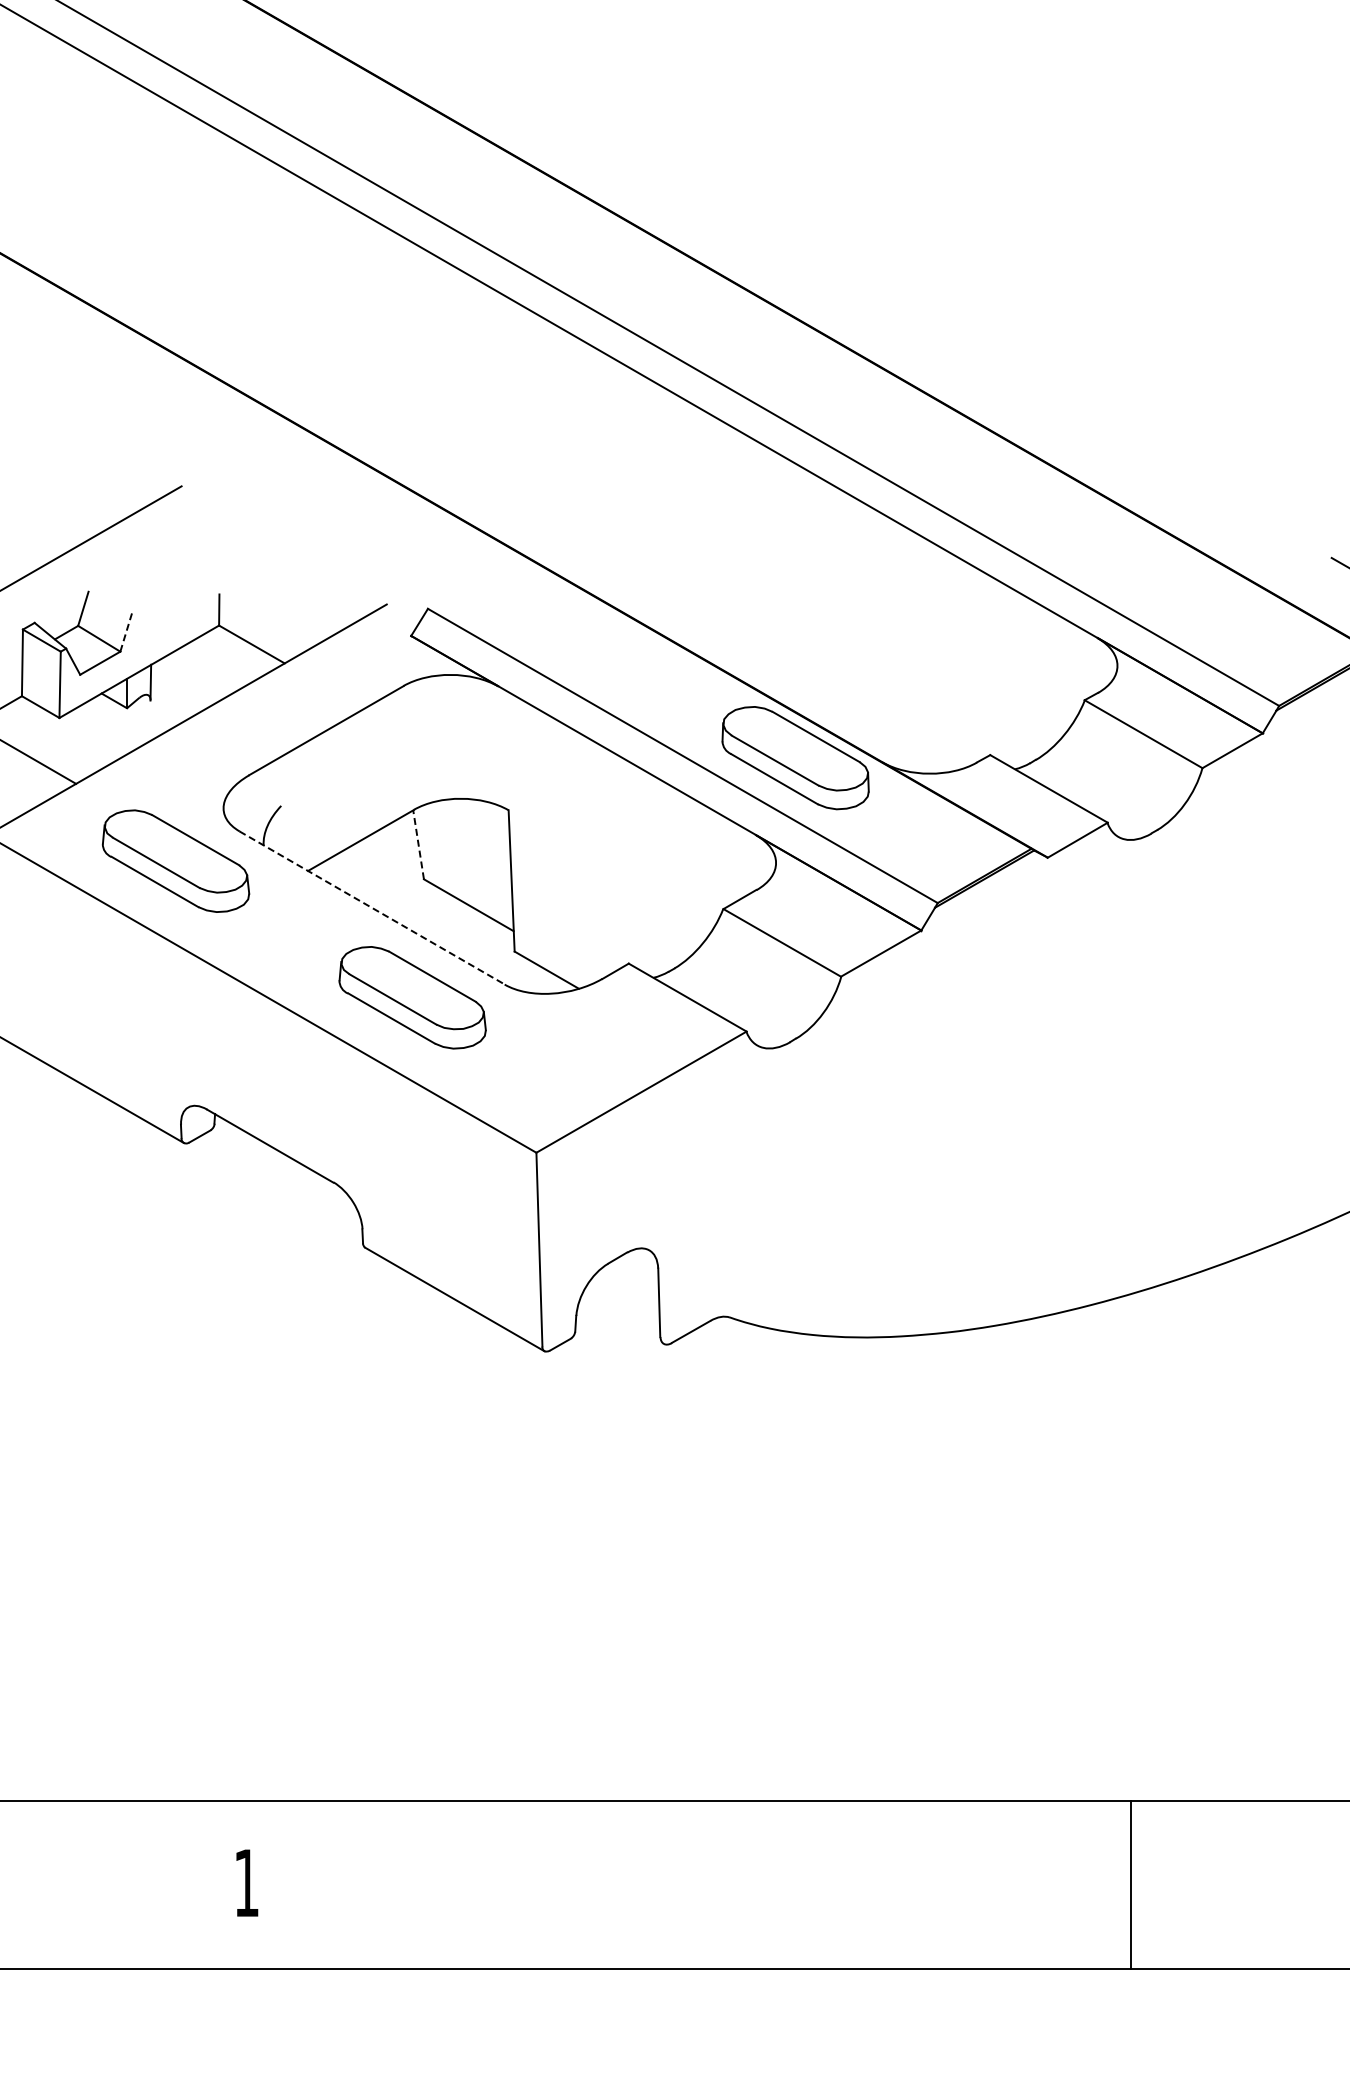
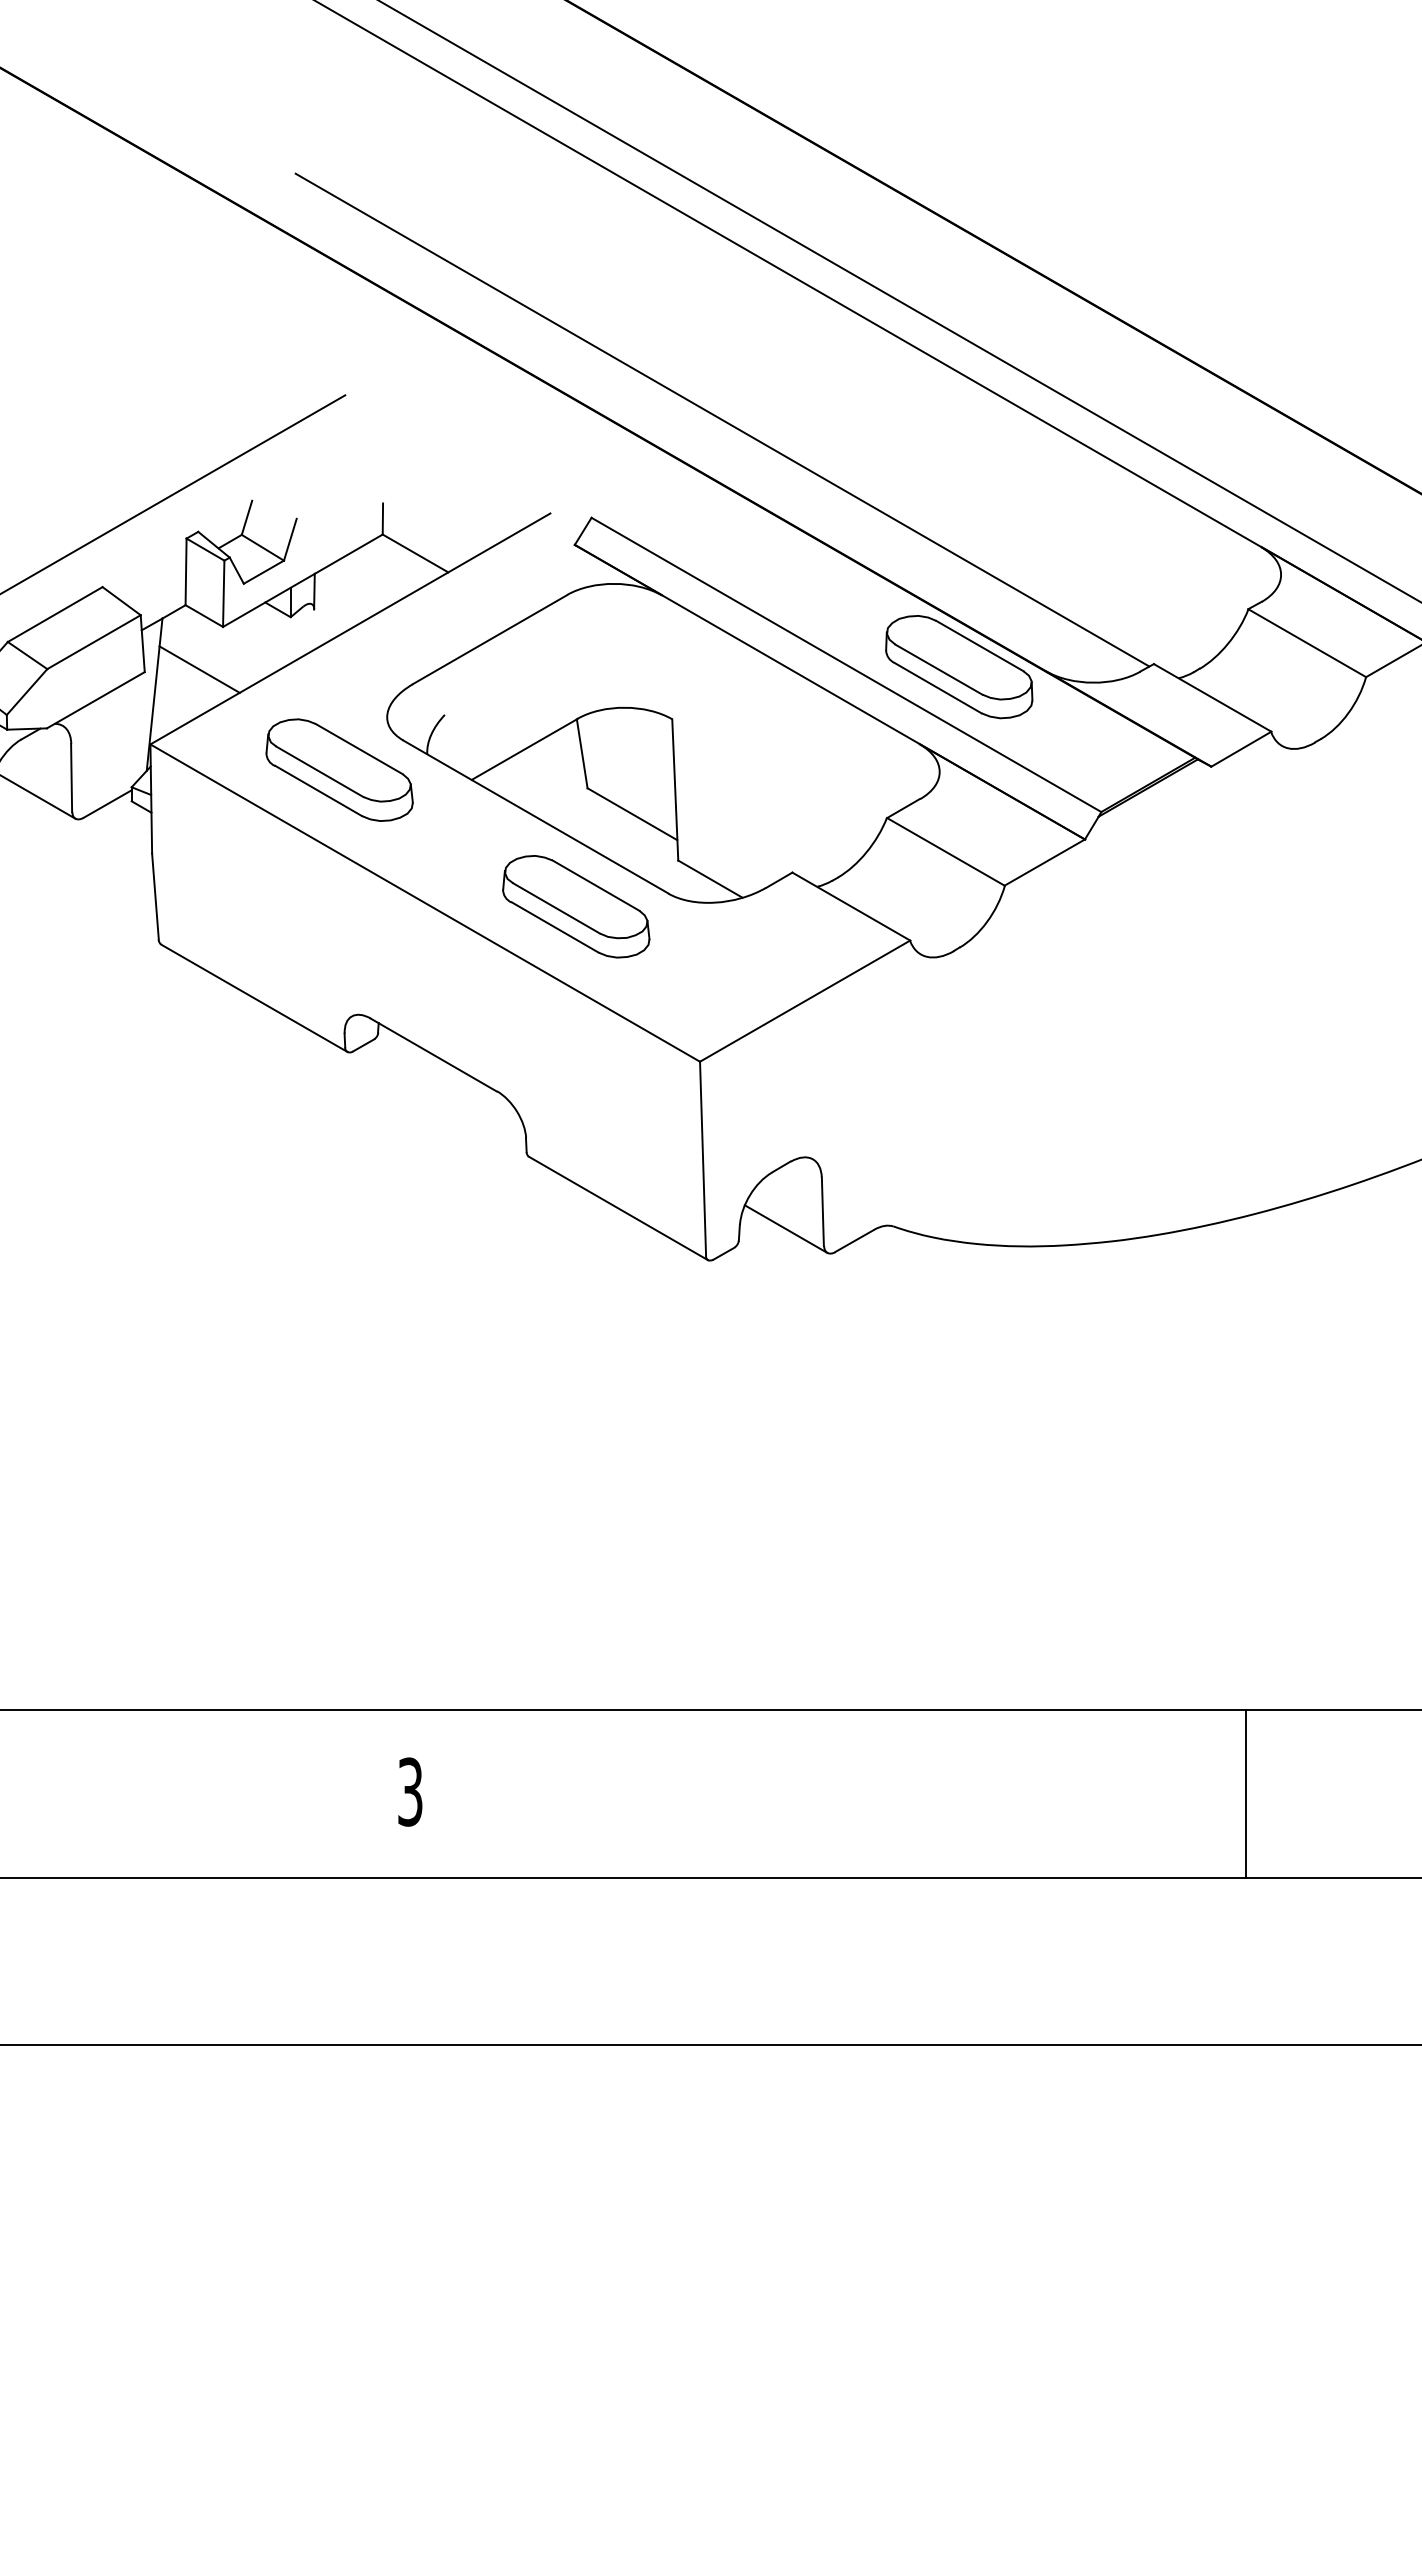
line: (558, 510) -> (722, 419), added
line: (126, 630) -> (290, 539), dashed -> solid
line: (418, 844) -> (582, 753), dashed -> solid
line: (372, 908) -> (536, 817), dashed -> solid
line: (621, 1319) -> (785, 1228), added
text: (246, 1882) -> (410, 1791), 1 -> 3
line: (1130, 1884) -> (1245, 1793), moved

